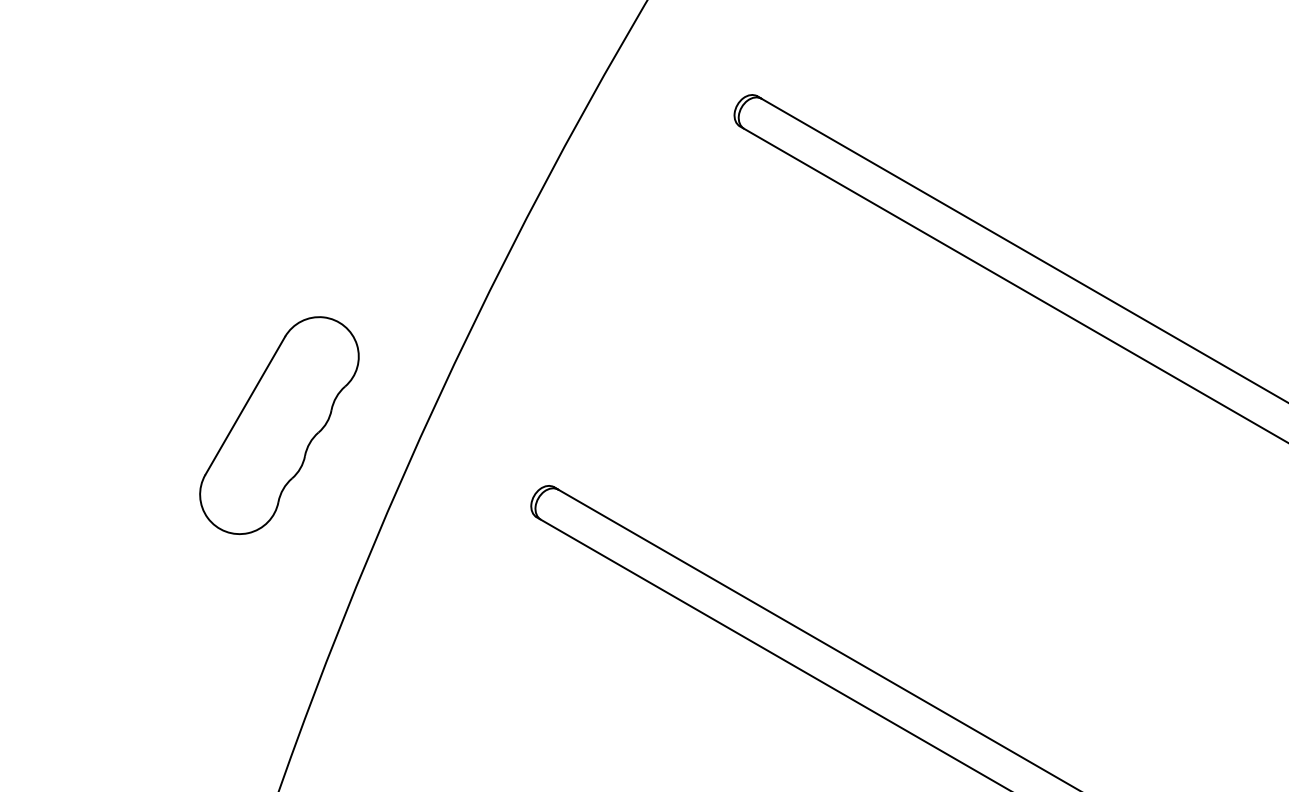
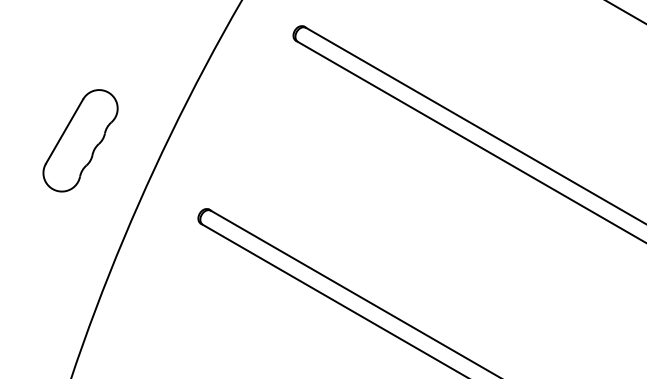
part: (279, 424) -> (80, 140), moved

